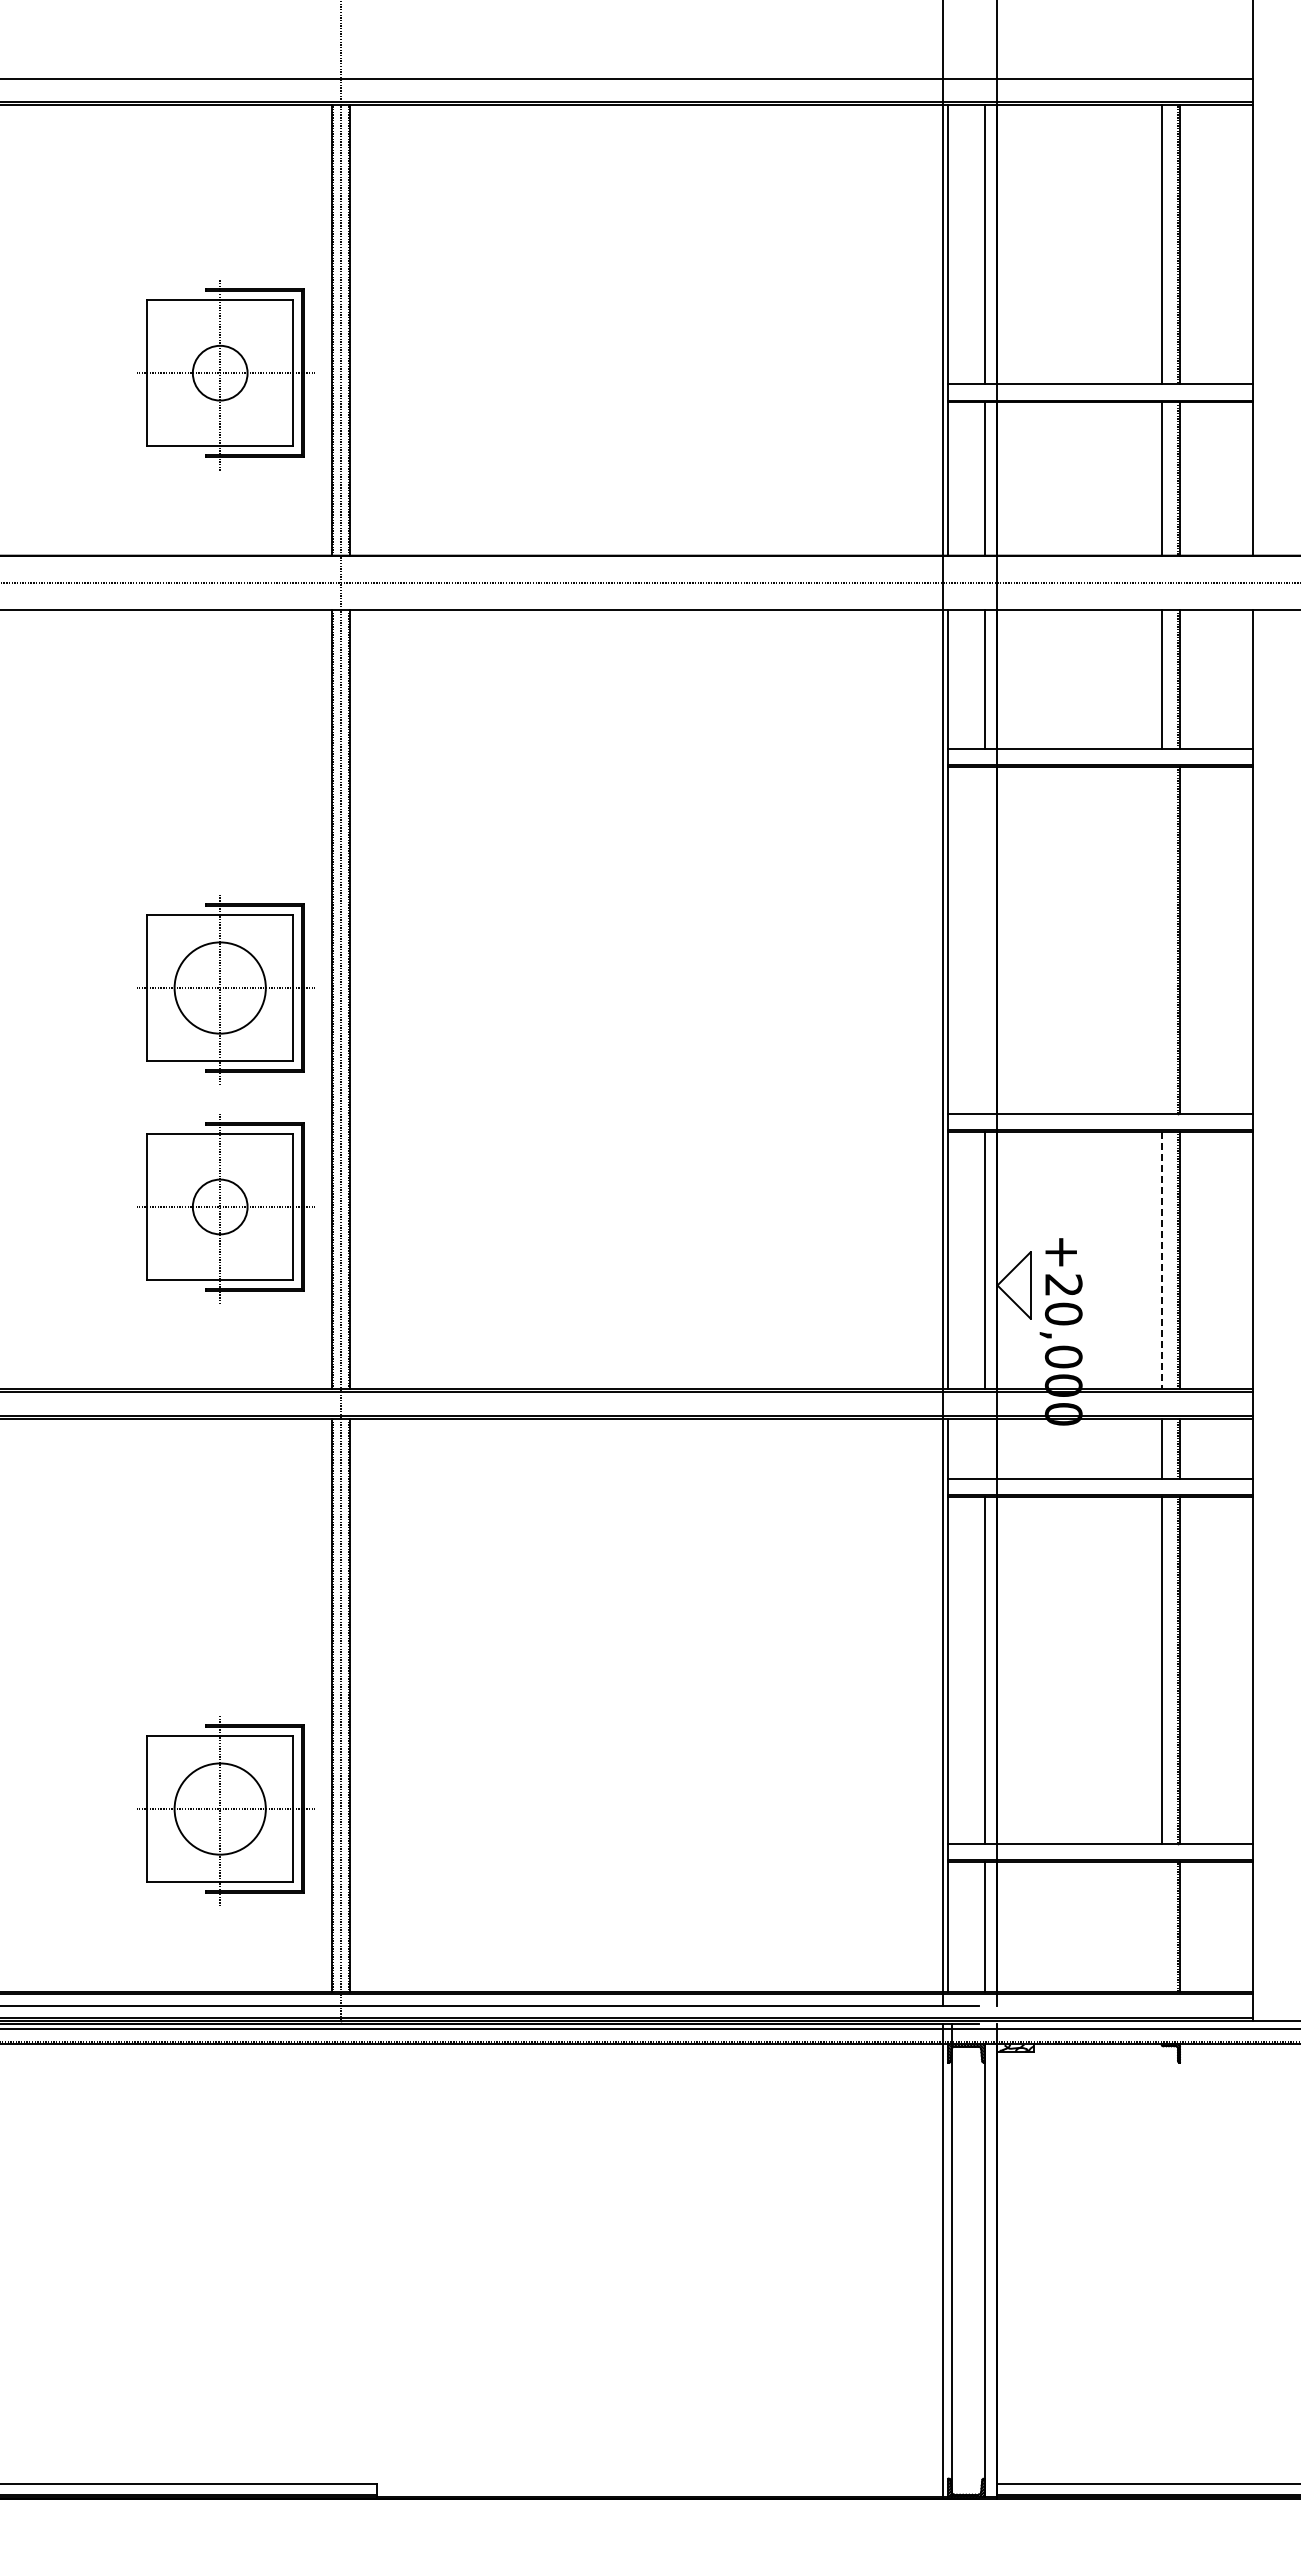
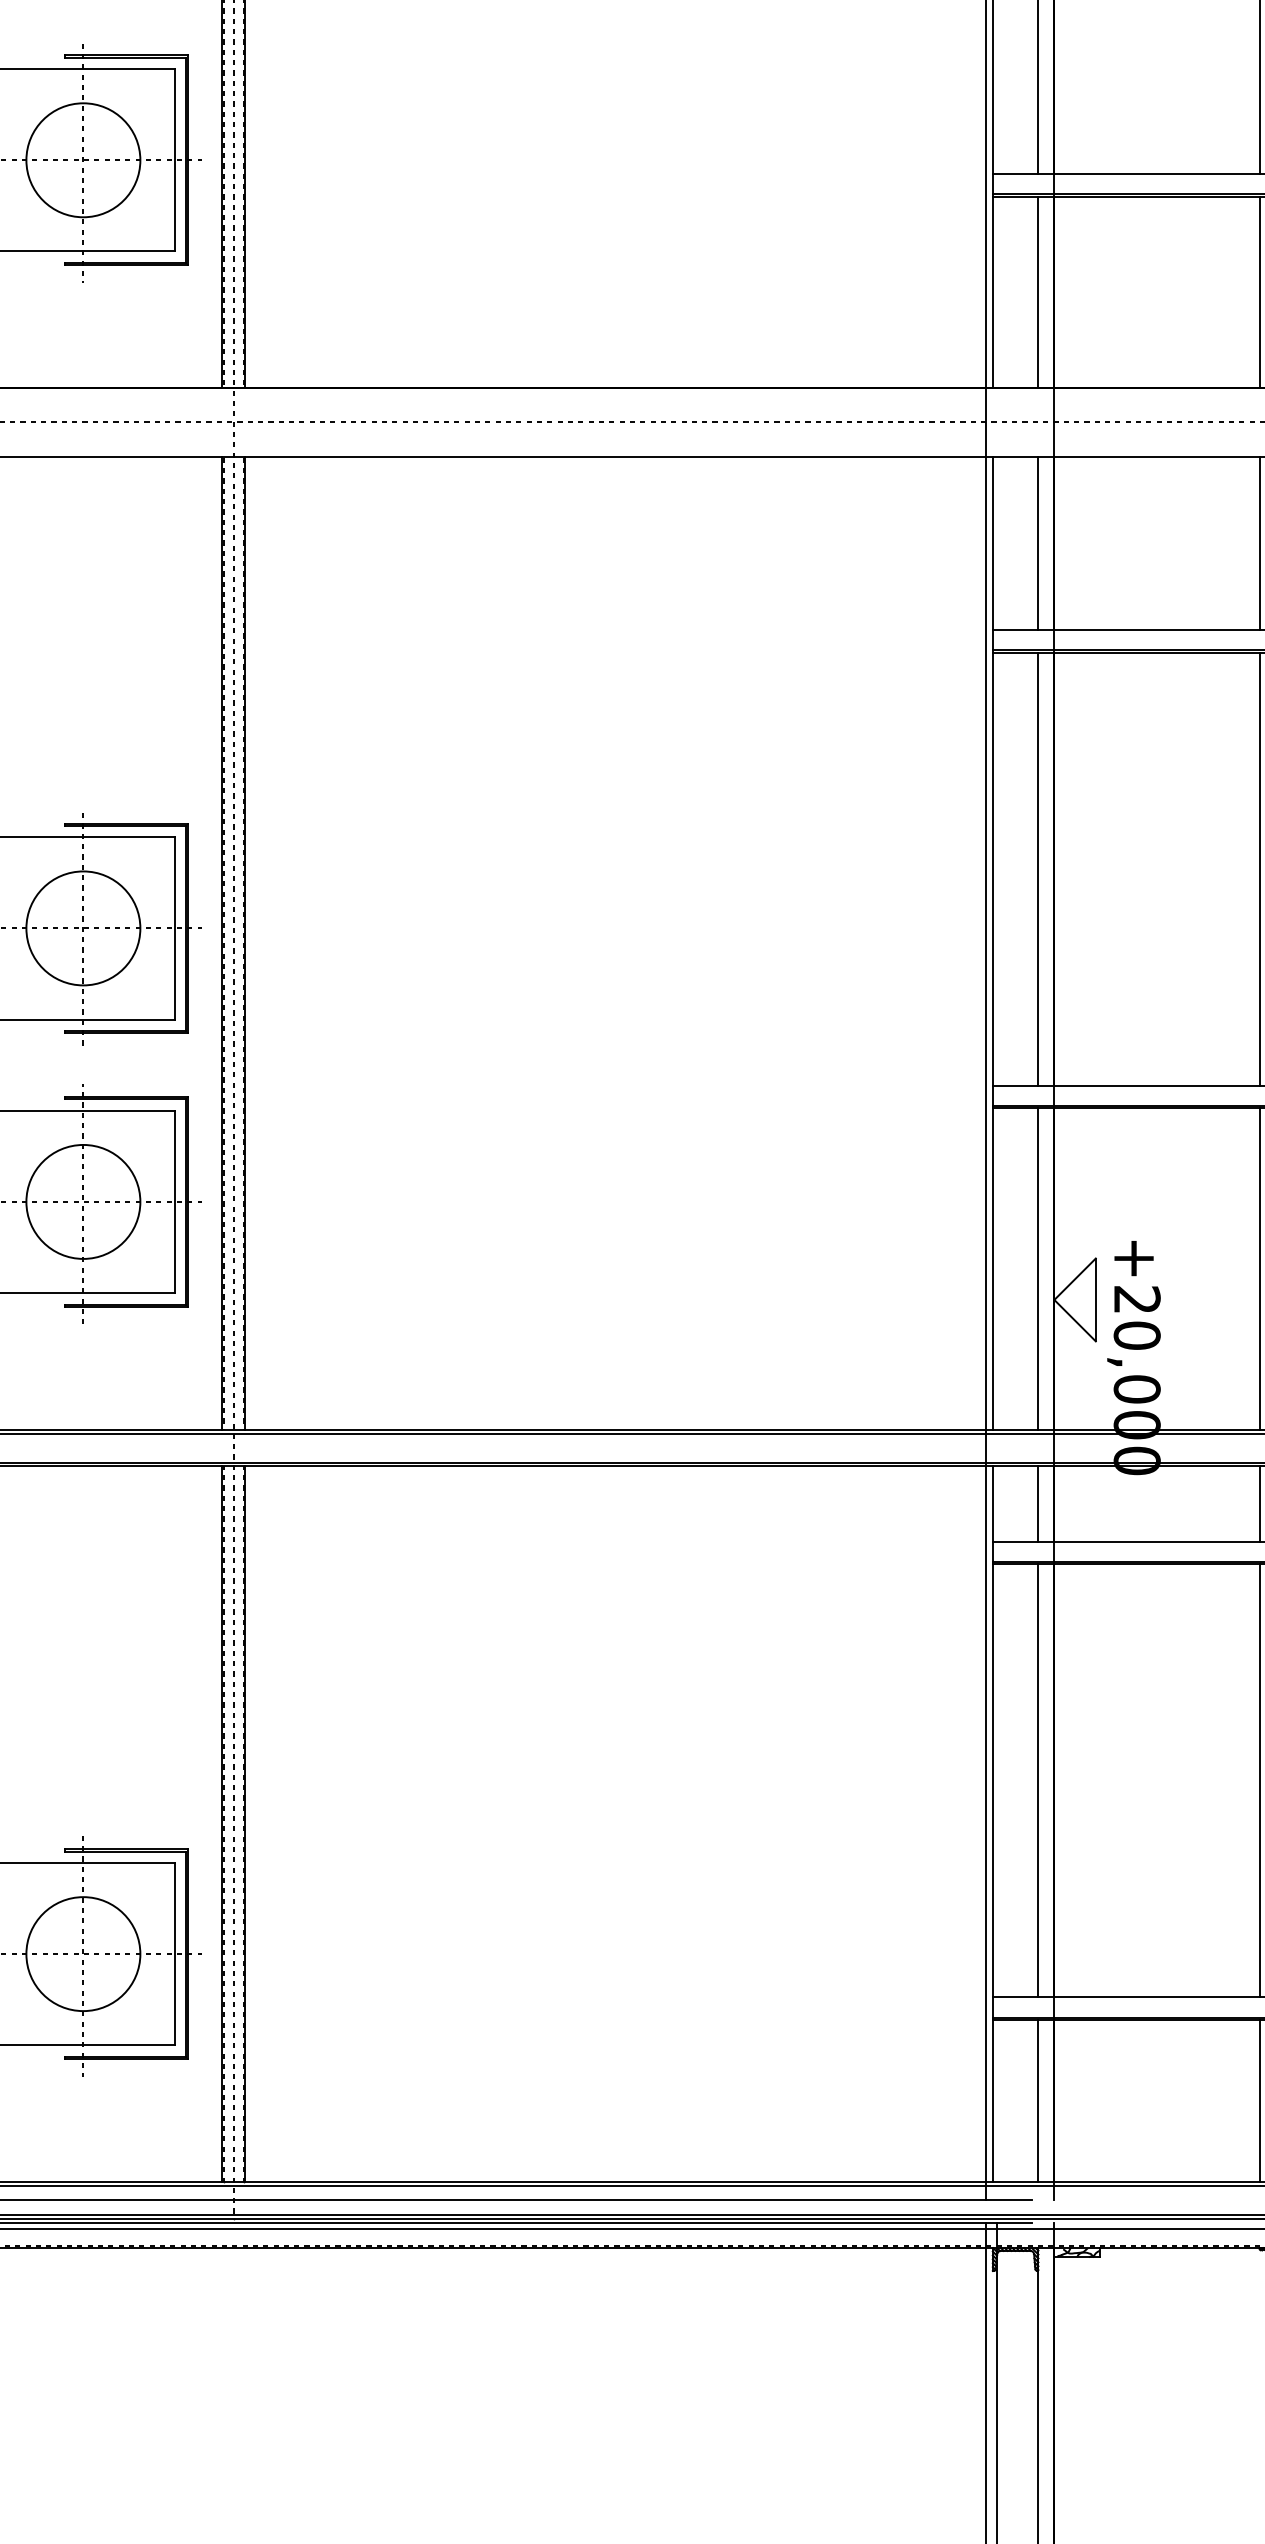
circle: (219, 372) -> (82, 159), size x1.67
line: (984, 940) -> (1038, 869), added
line: (1161, 940) -> (1259, 869), added
circle: (219, 1206) -> (82, 1201), size x1.67
line: (1161, 1260) -> (1259, 1268), dashed -> solid
line: (984, 1448) -> (1038, 1503), added
line: (1161, 1926) -> (1259, 2100), added

